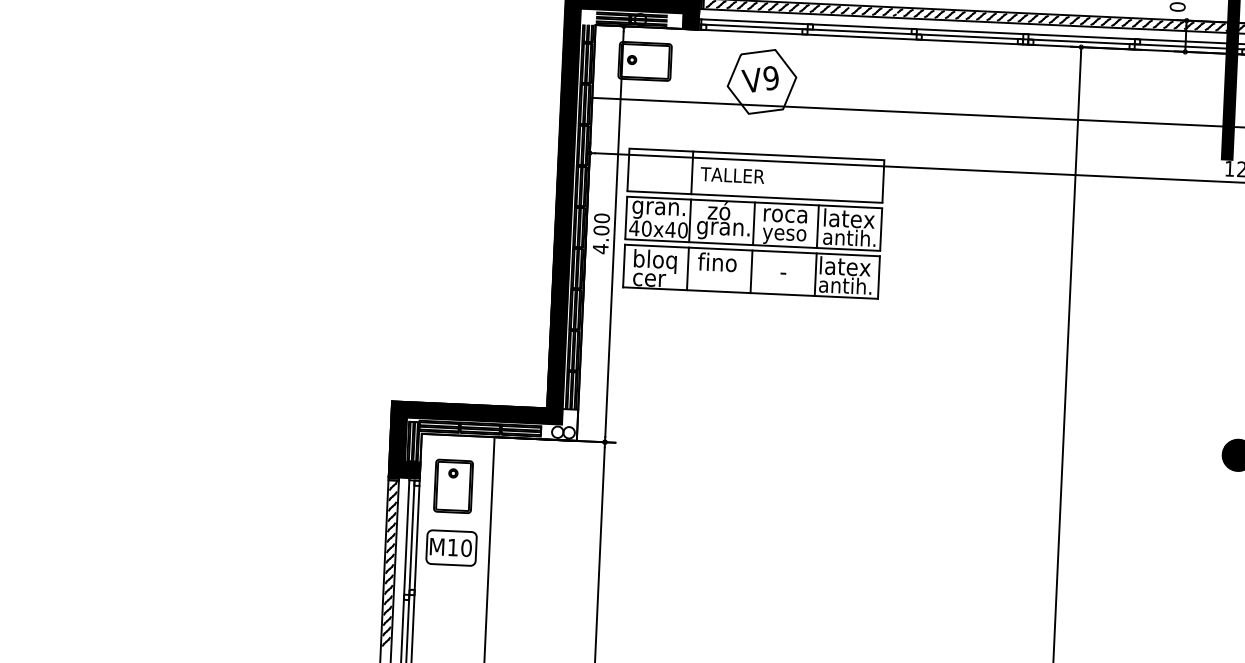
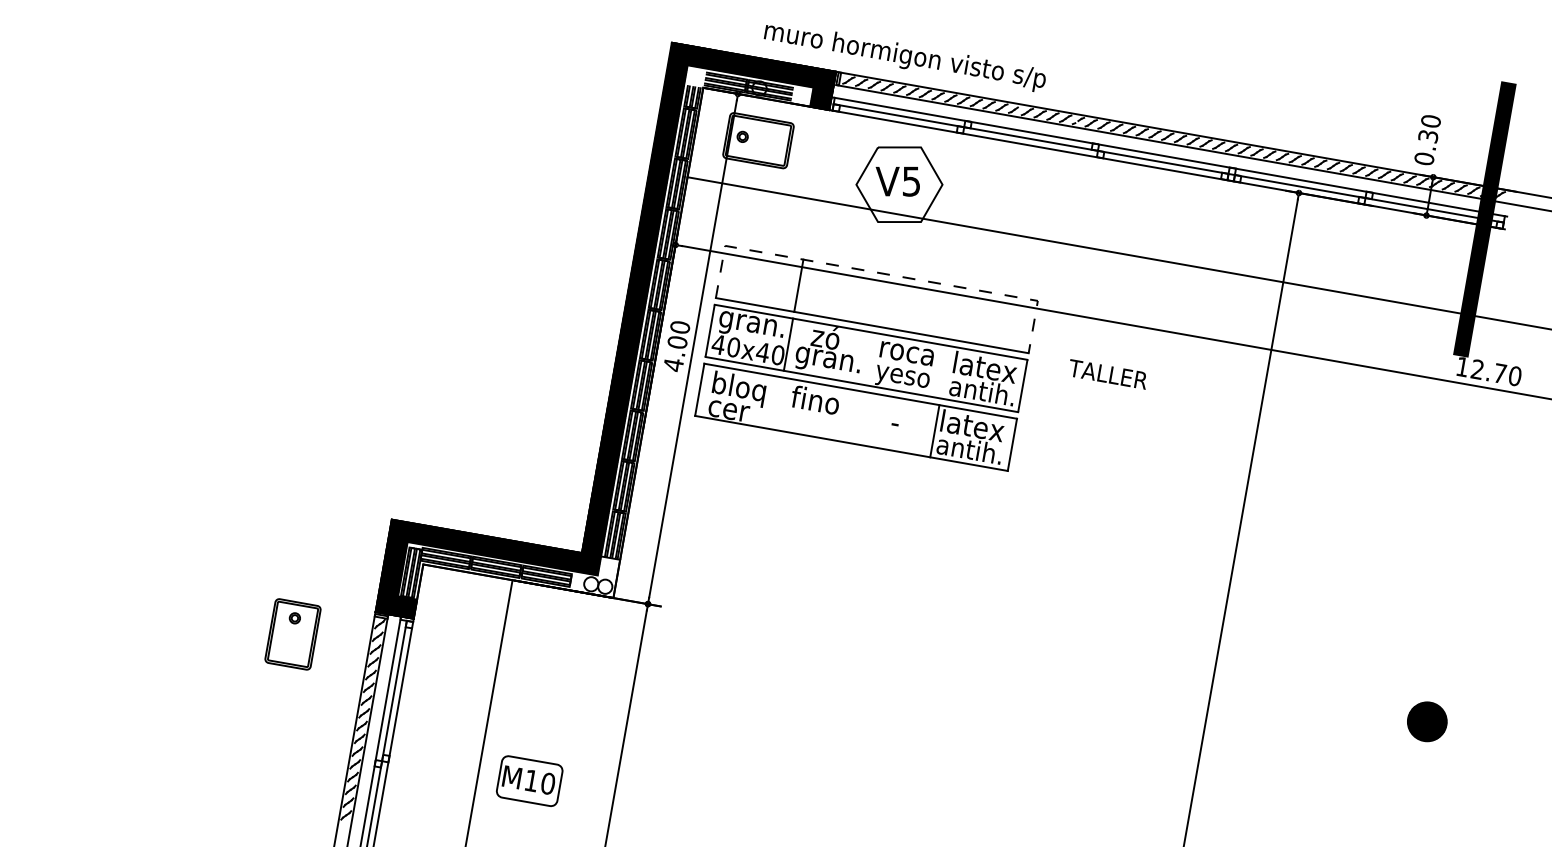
text: (771, 78) -> (911, 181), V9 -> V5
line: (756, 154) -> (881, 273), solid -> dashed
text: (732, 175) -> (1107, 374), moved
line: (753, 223) -> (866, 358), removed
line: (817, 226) -> (944, 372), removed
line: (687, 268) -> (777, 403), removed
line: (751, 271) -> (855, 417), removed
part: (453, 486) -> (292, 634), moved
part: (451, 547) -> (529, 780), moved

